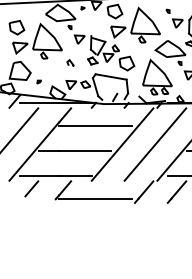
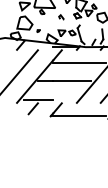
line: (110, 76) -> (90, 27), removed
line: (39, 103) -> (38, 46), removed
line: (75, 176) -> (65, 99), removed

